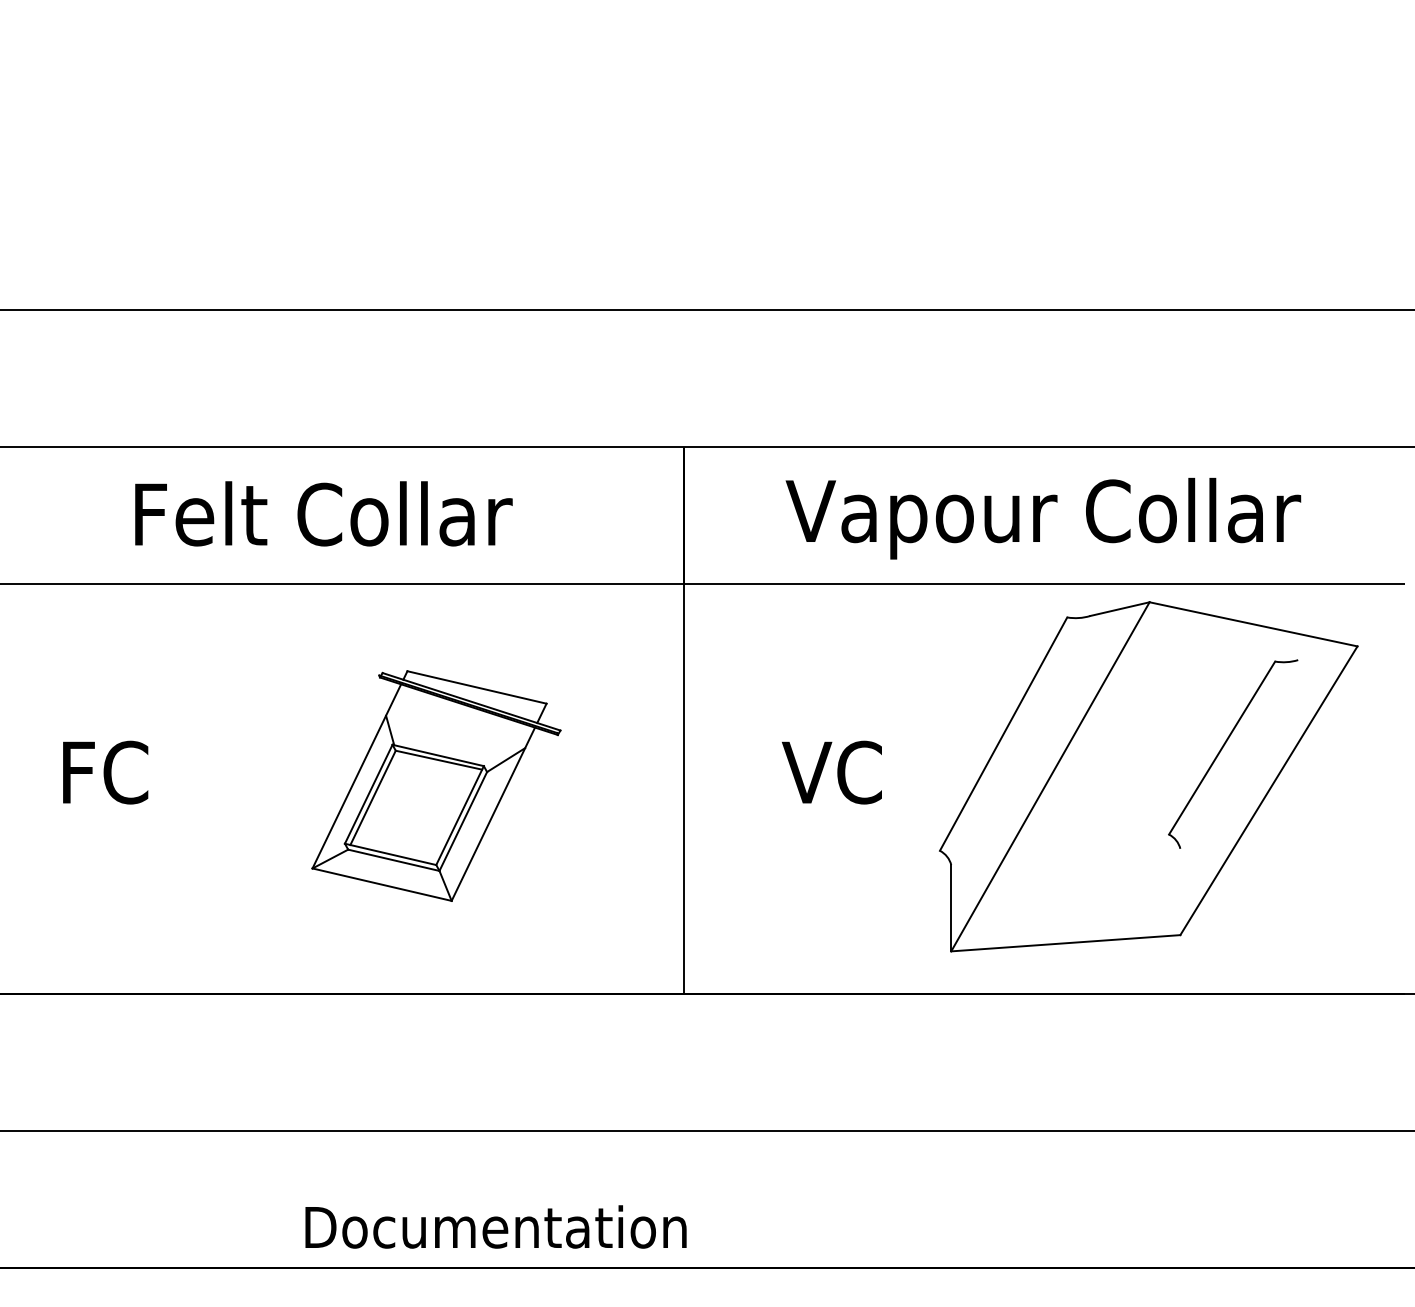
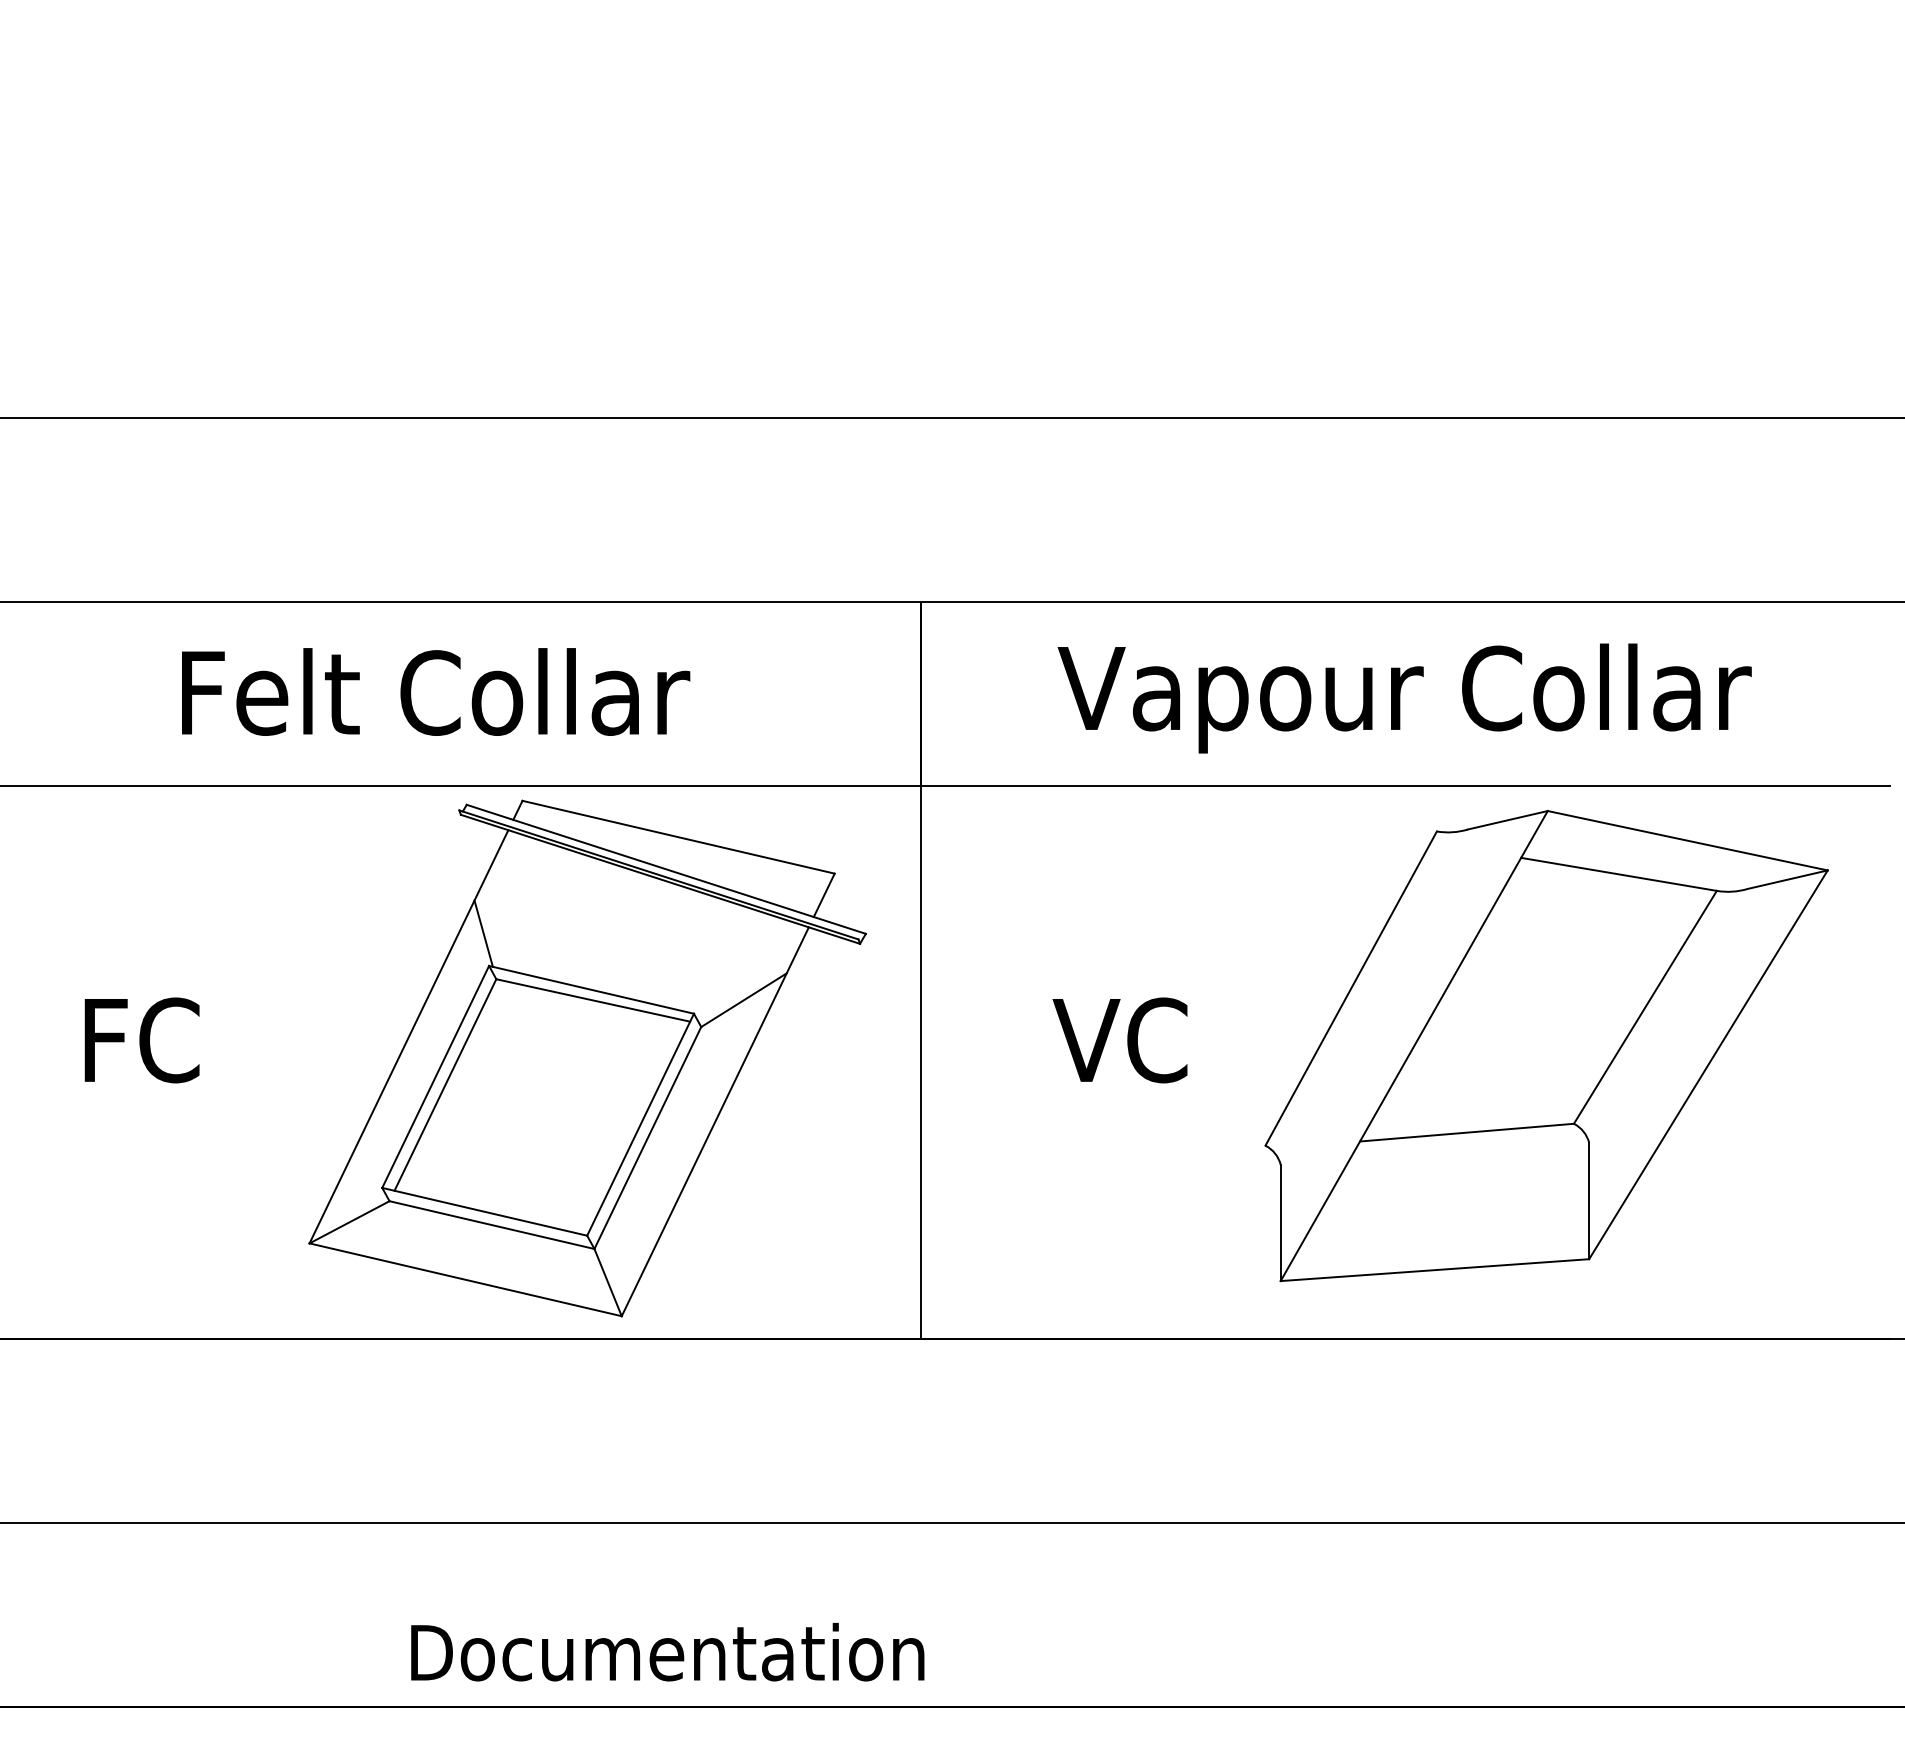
line: (1202, 648) -> (1619, 873), added
line: (1327, 653) -> (1787, 879), added
part: (436, 786) -> (587, 1058), size x1.67
line: (1089, 841) -> (1466, 1132), added
line: (1180, 892) -> (1589, 1201), added

